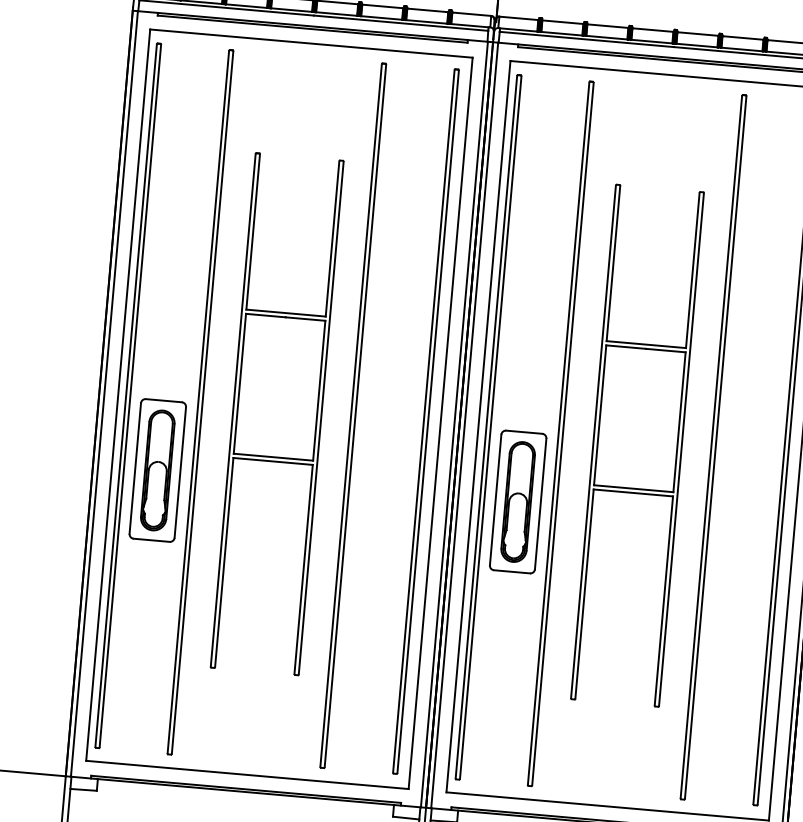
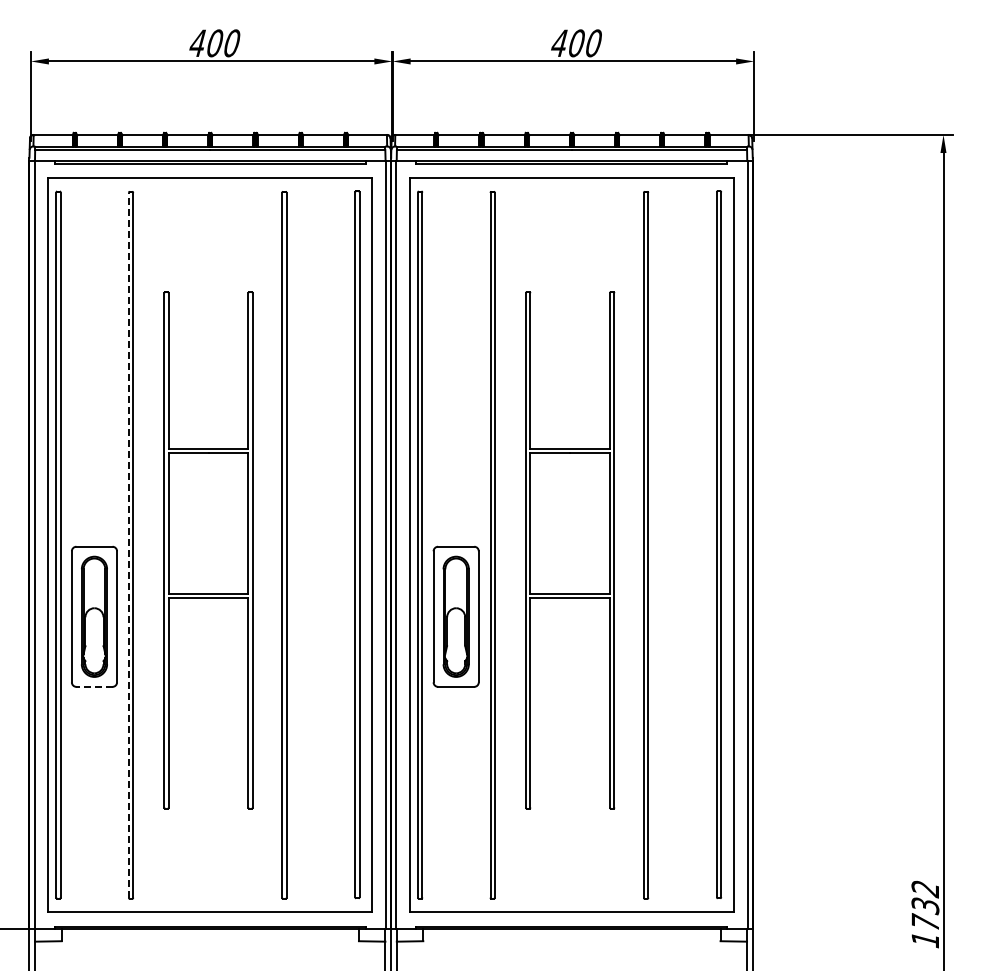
line: (198, 401) -> (128, 544), solid -> dashed
line: (150, 539) -> (93, 686), solid -> dashed

